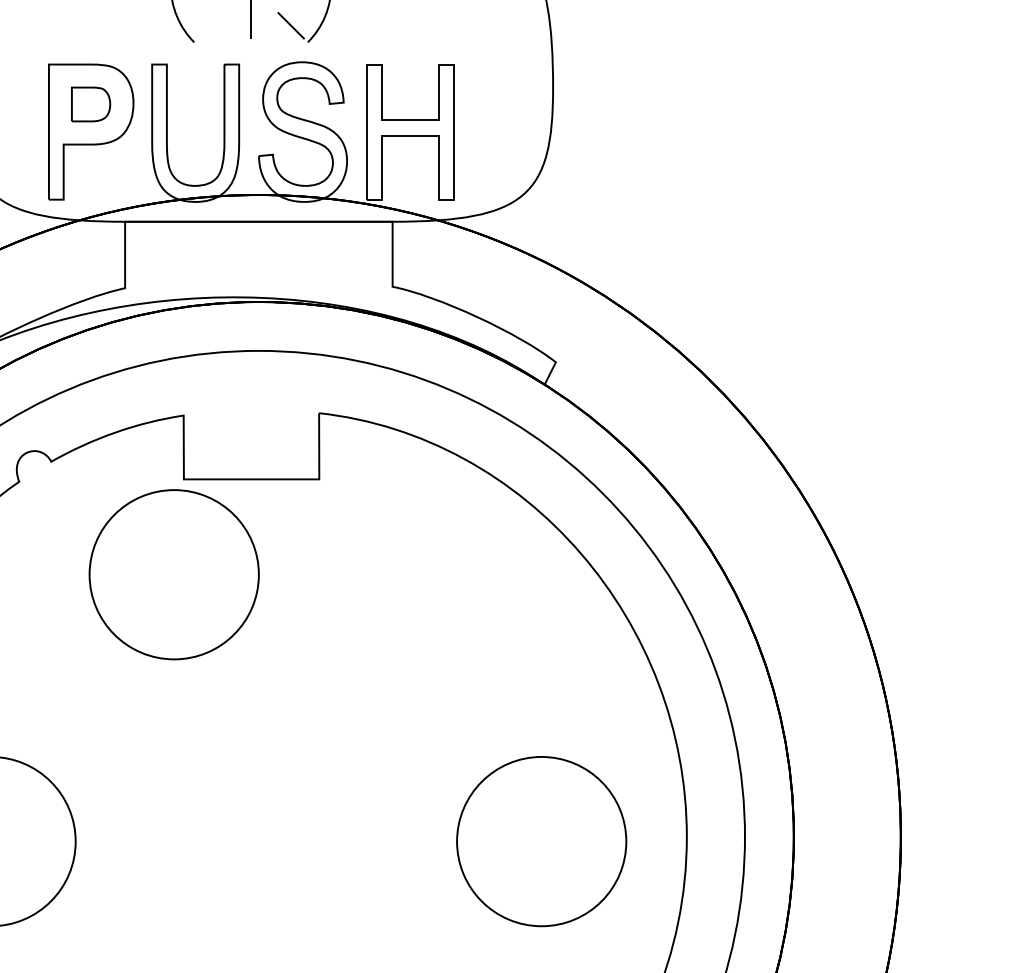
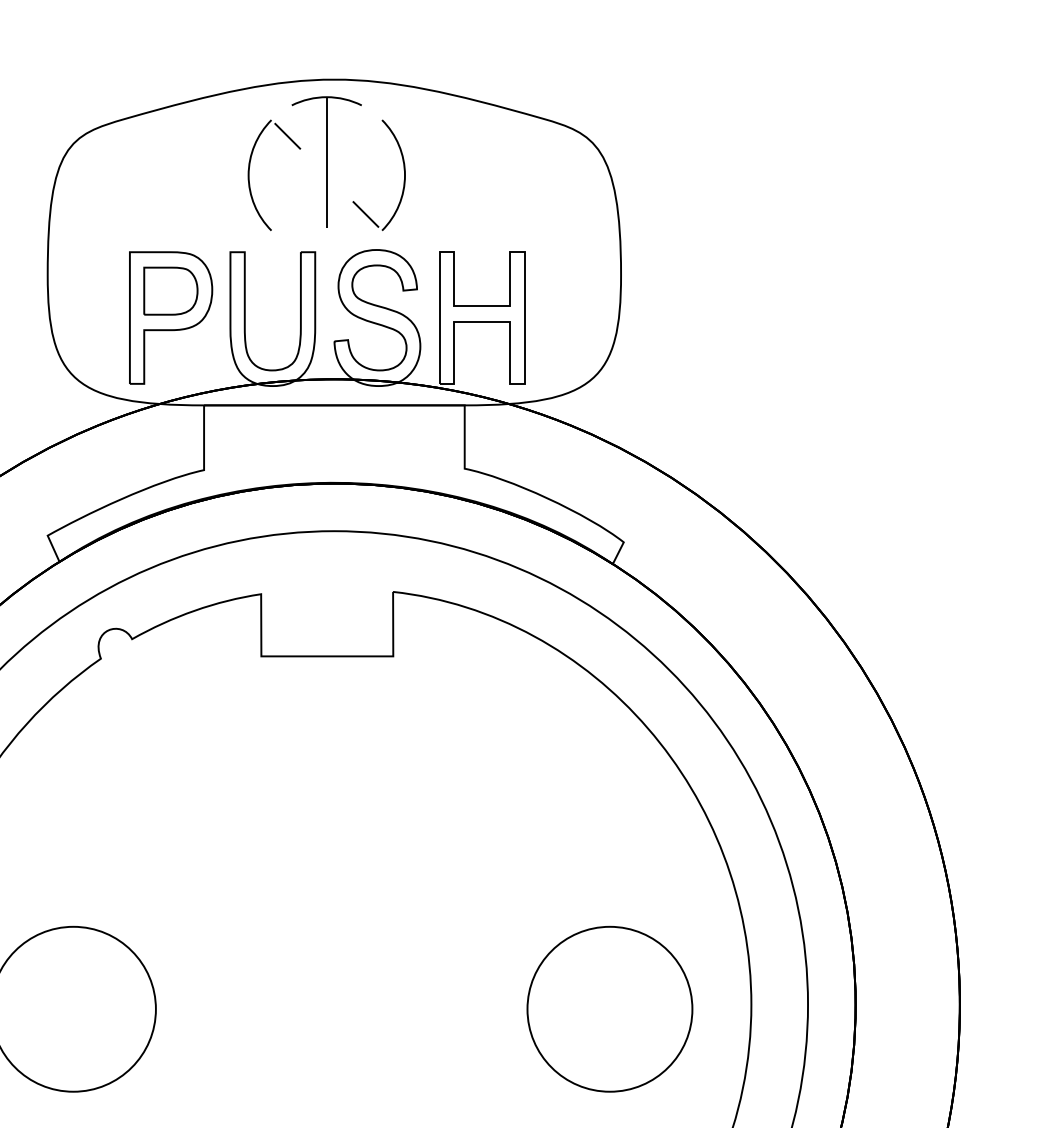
part: (90, 103) -> (170, 290), size x1.43
part: (173, 573) -> (251, 748), removed

